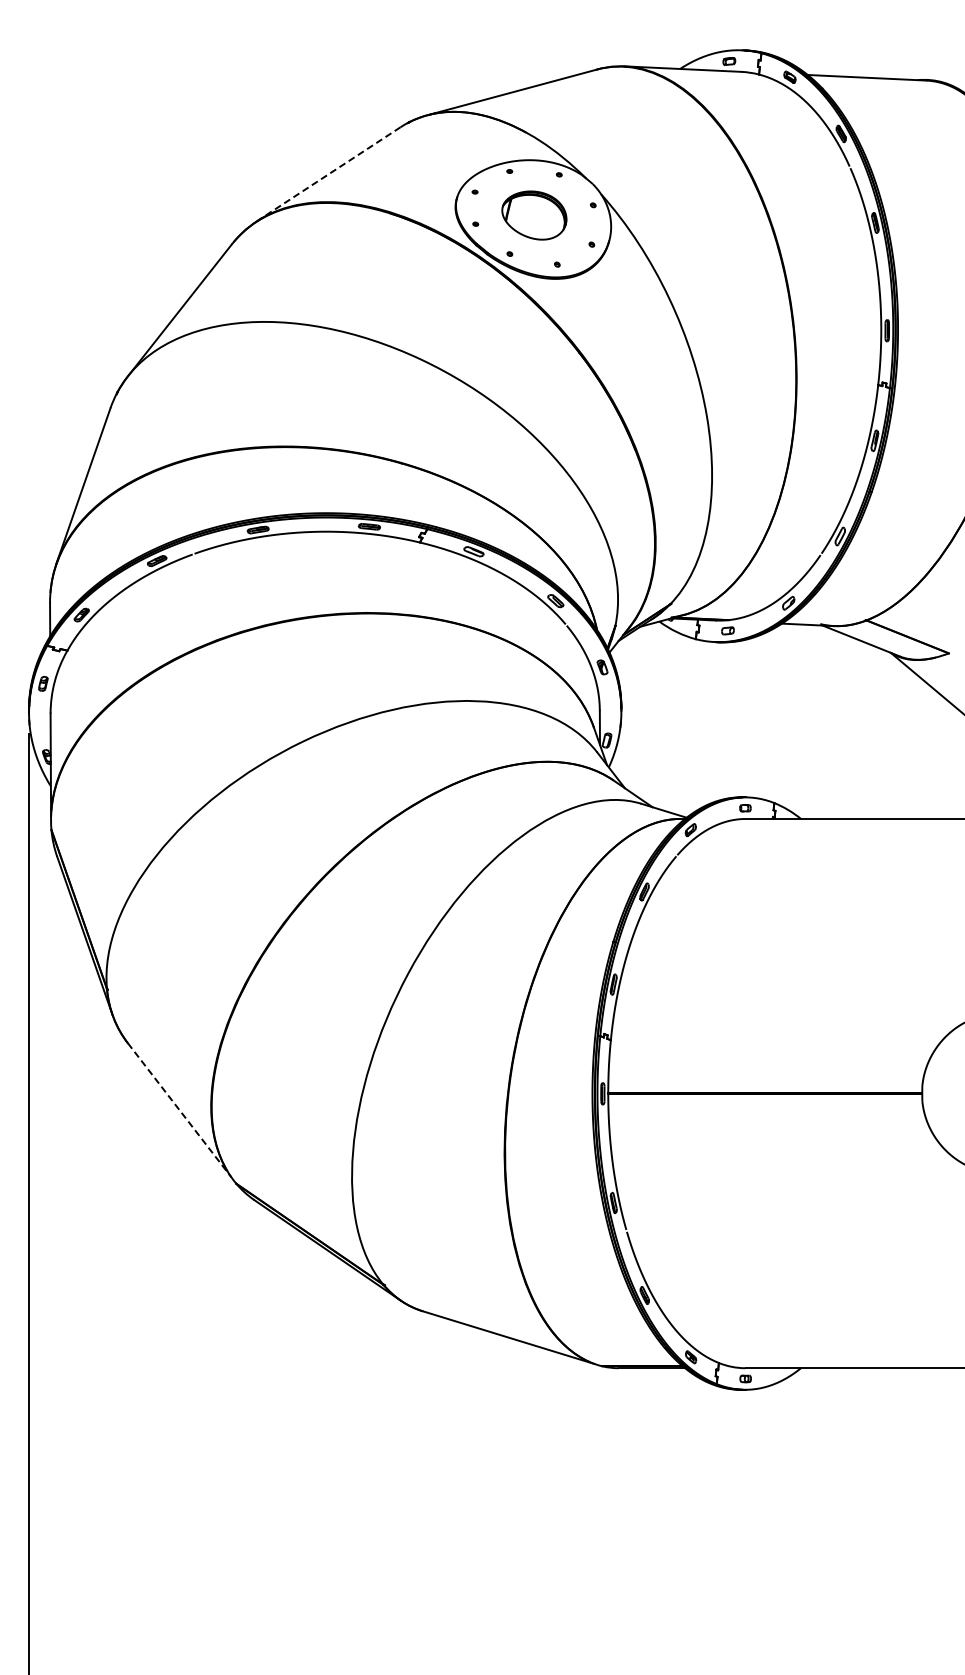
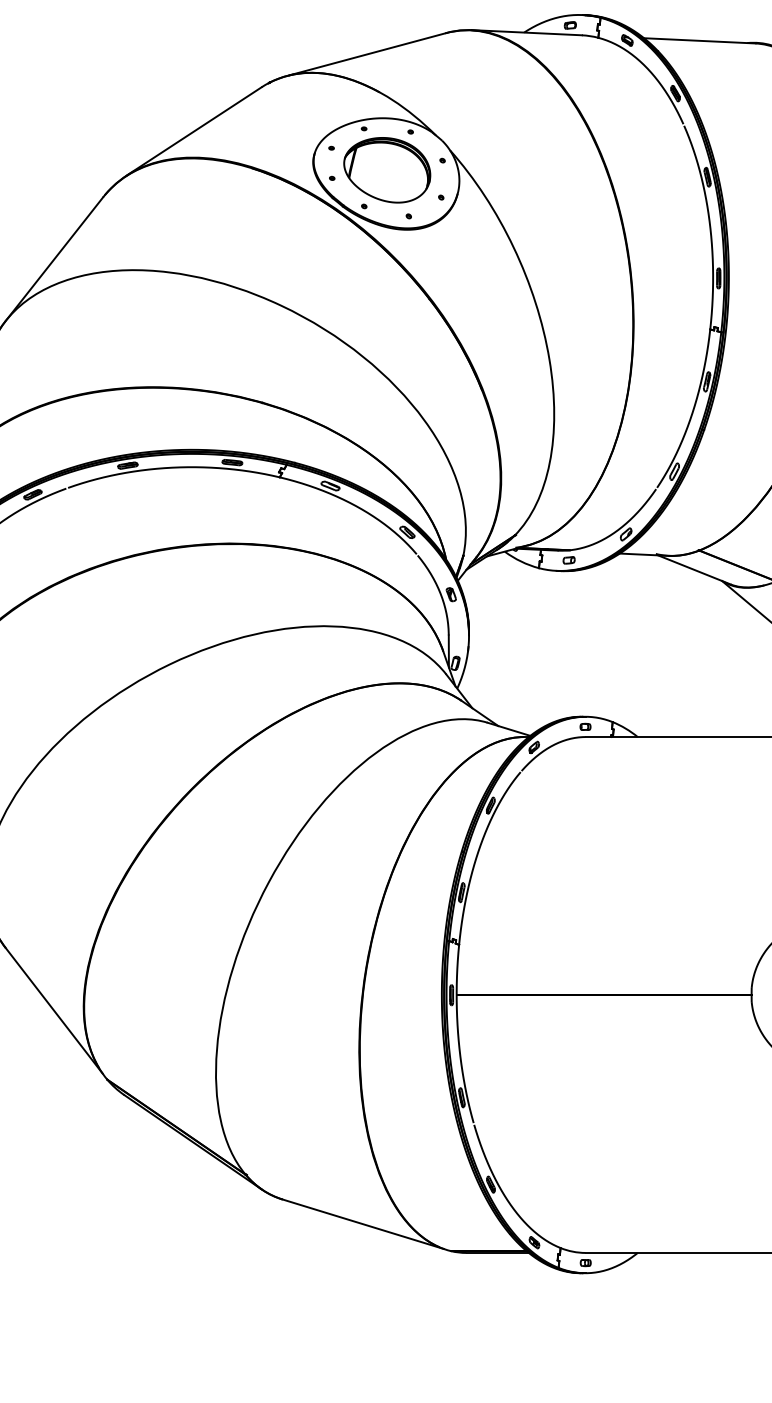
line: (328, 174) -> (193, 131), dashed -> solid
part: (534, 215) -> (387, 170), size x1.43
line: (179, 1110) -> (53, 1010), dashed -> solid

